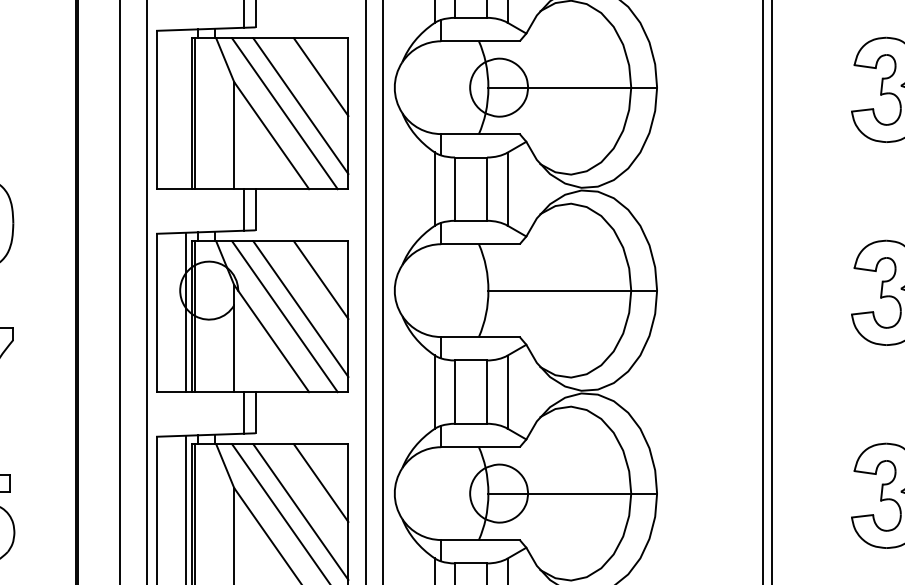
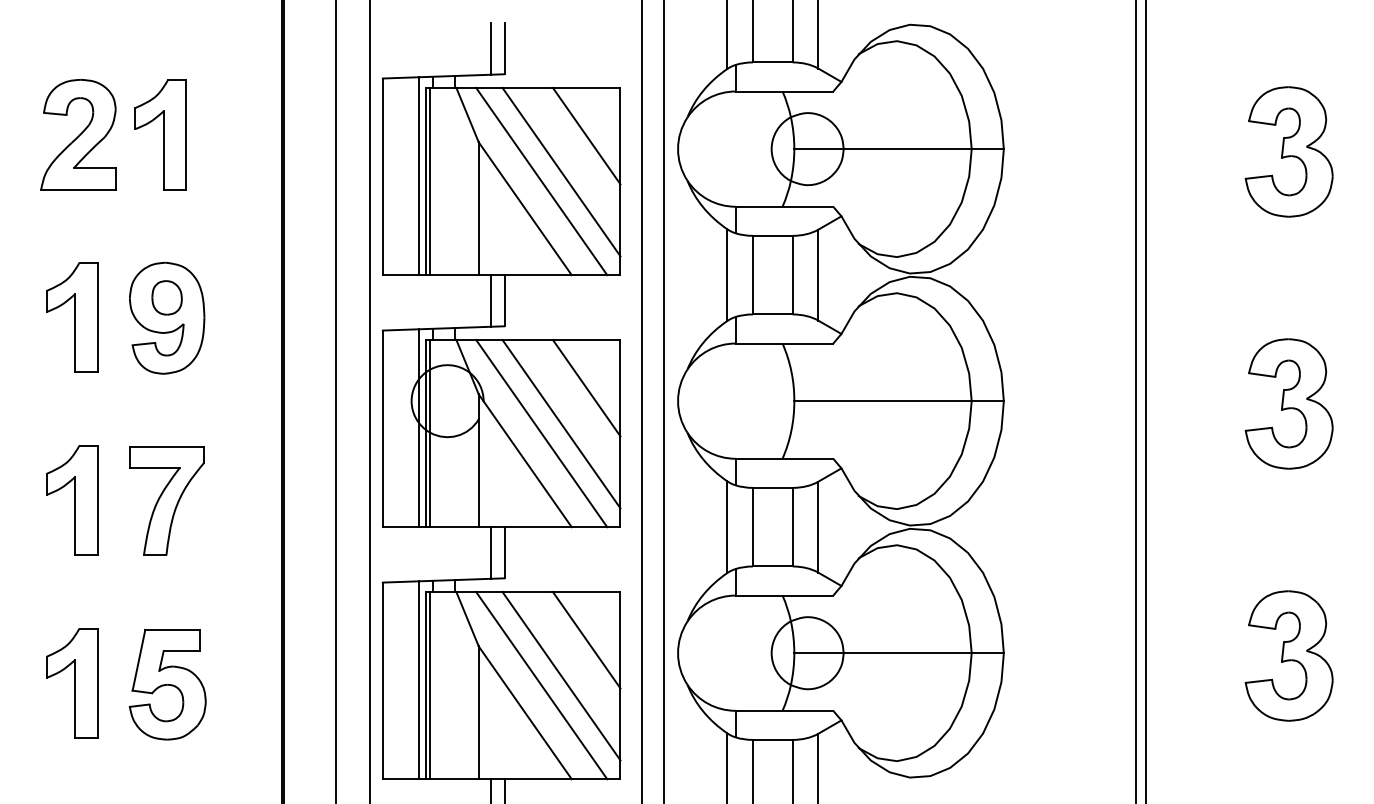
line: (185, 109) -> (418, 176), added

